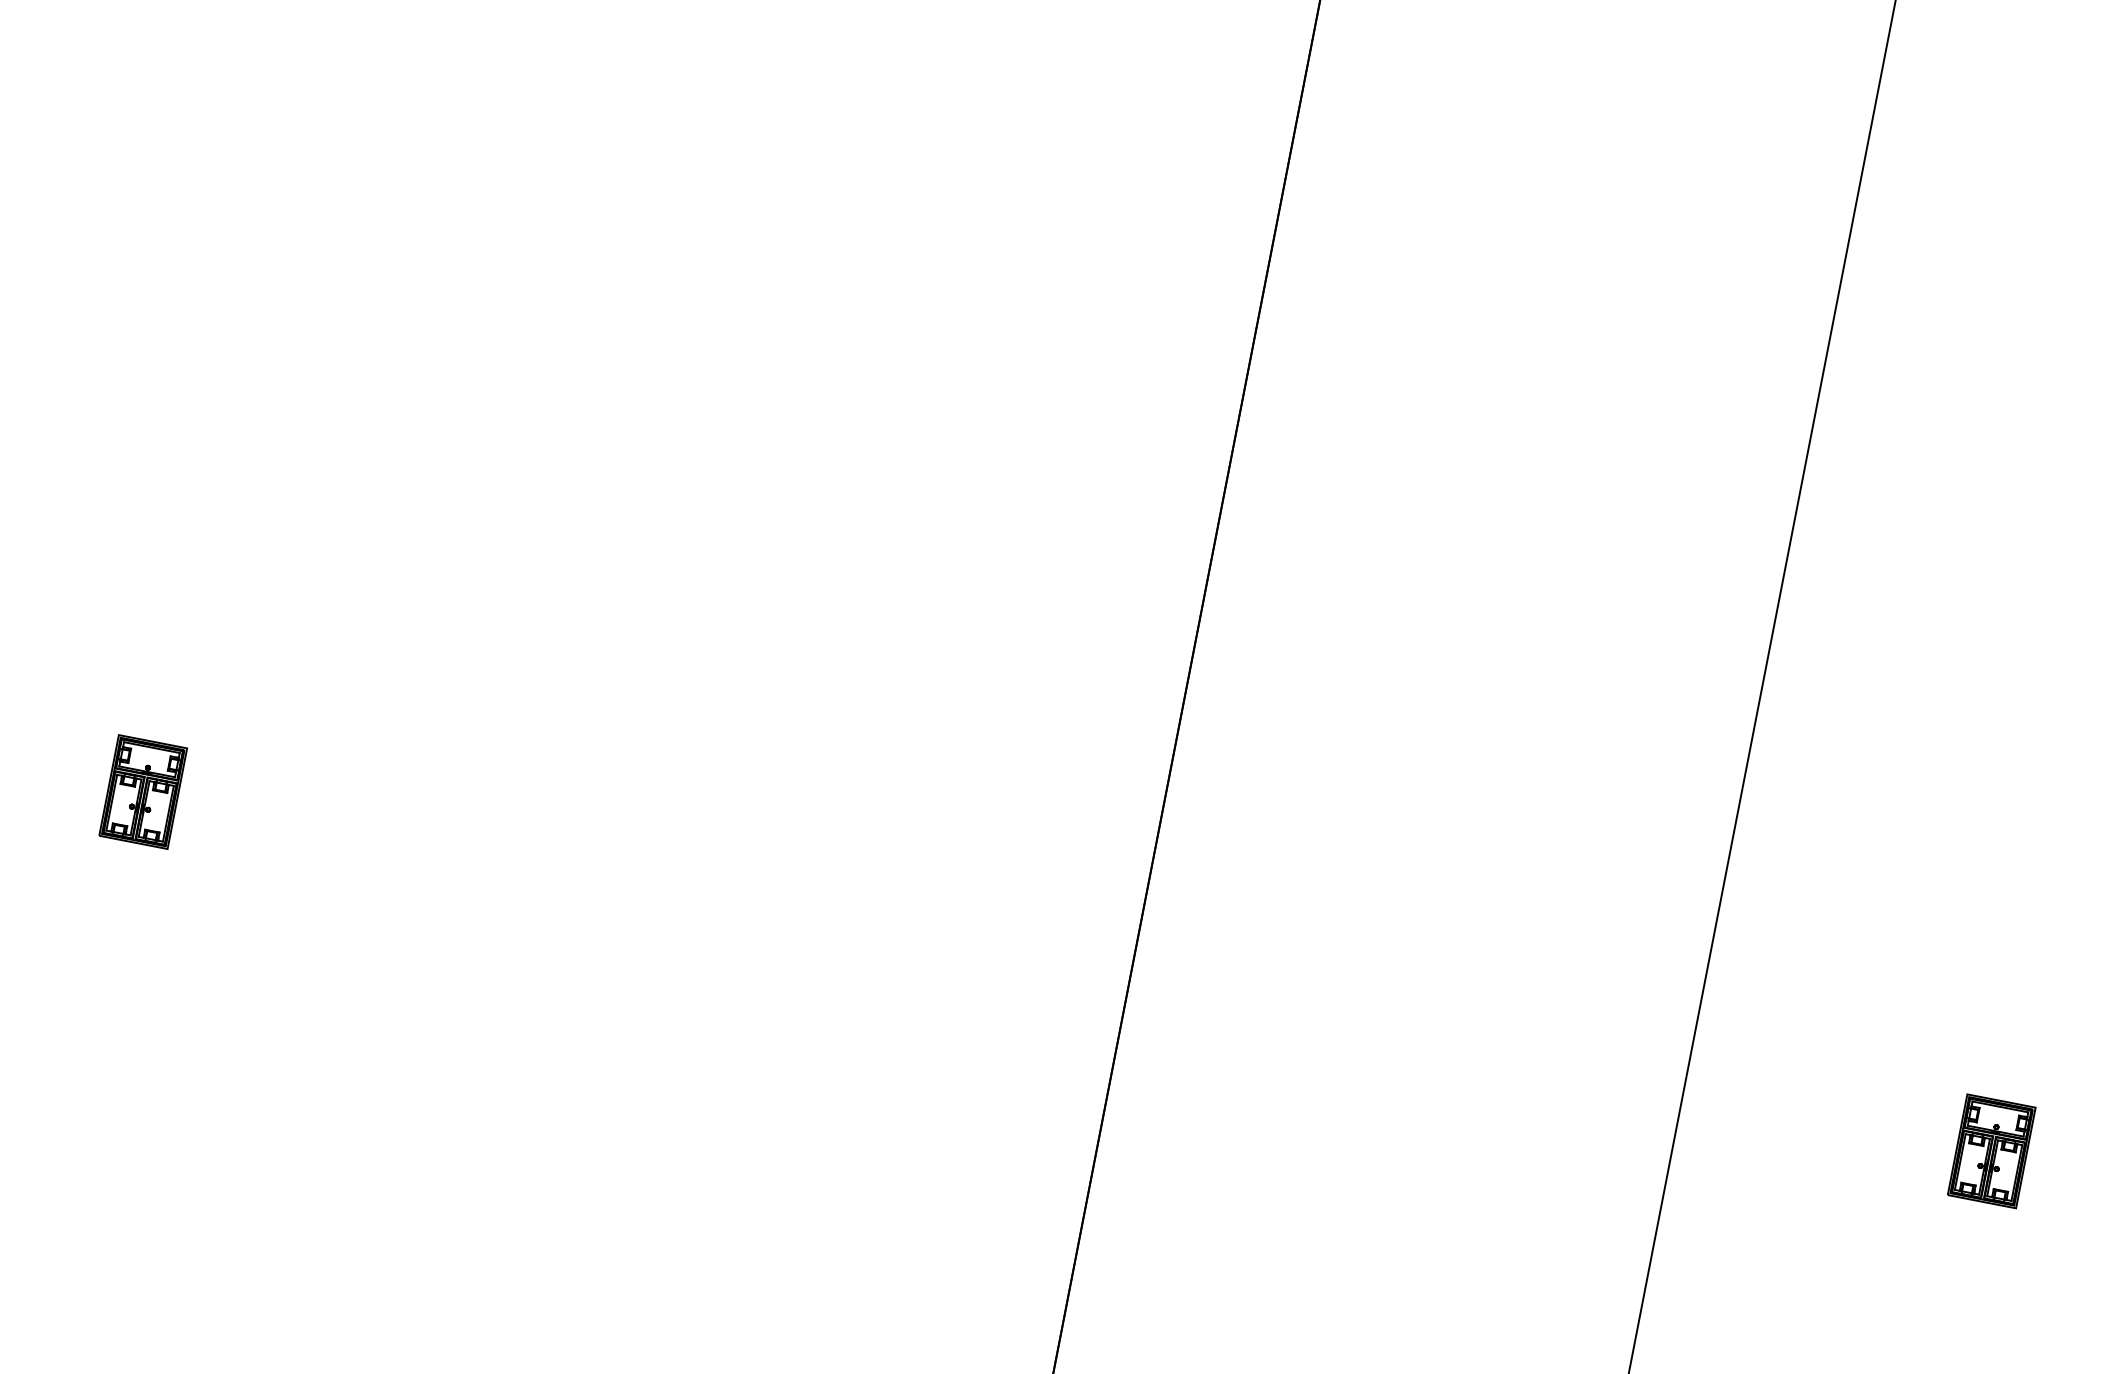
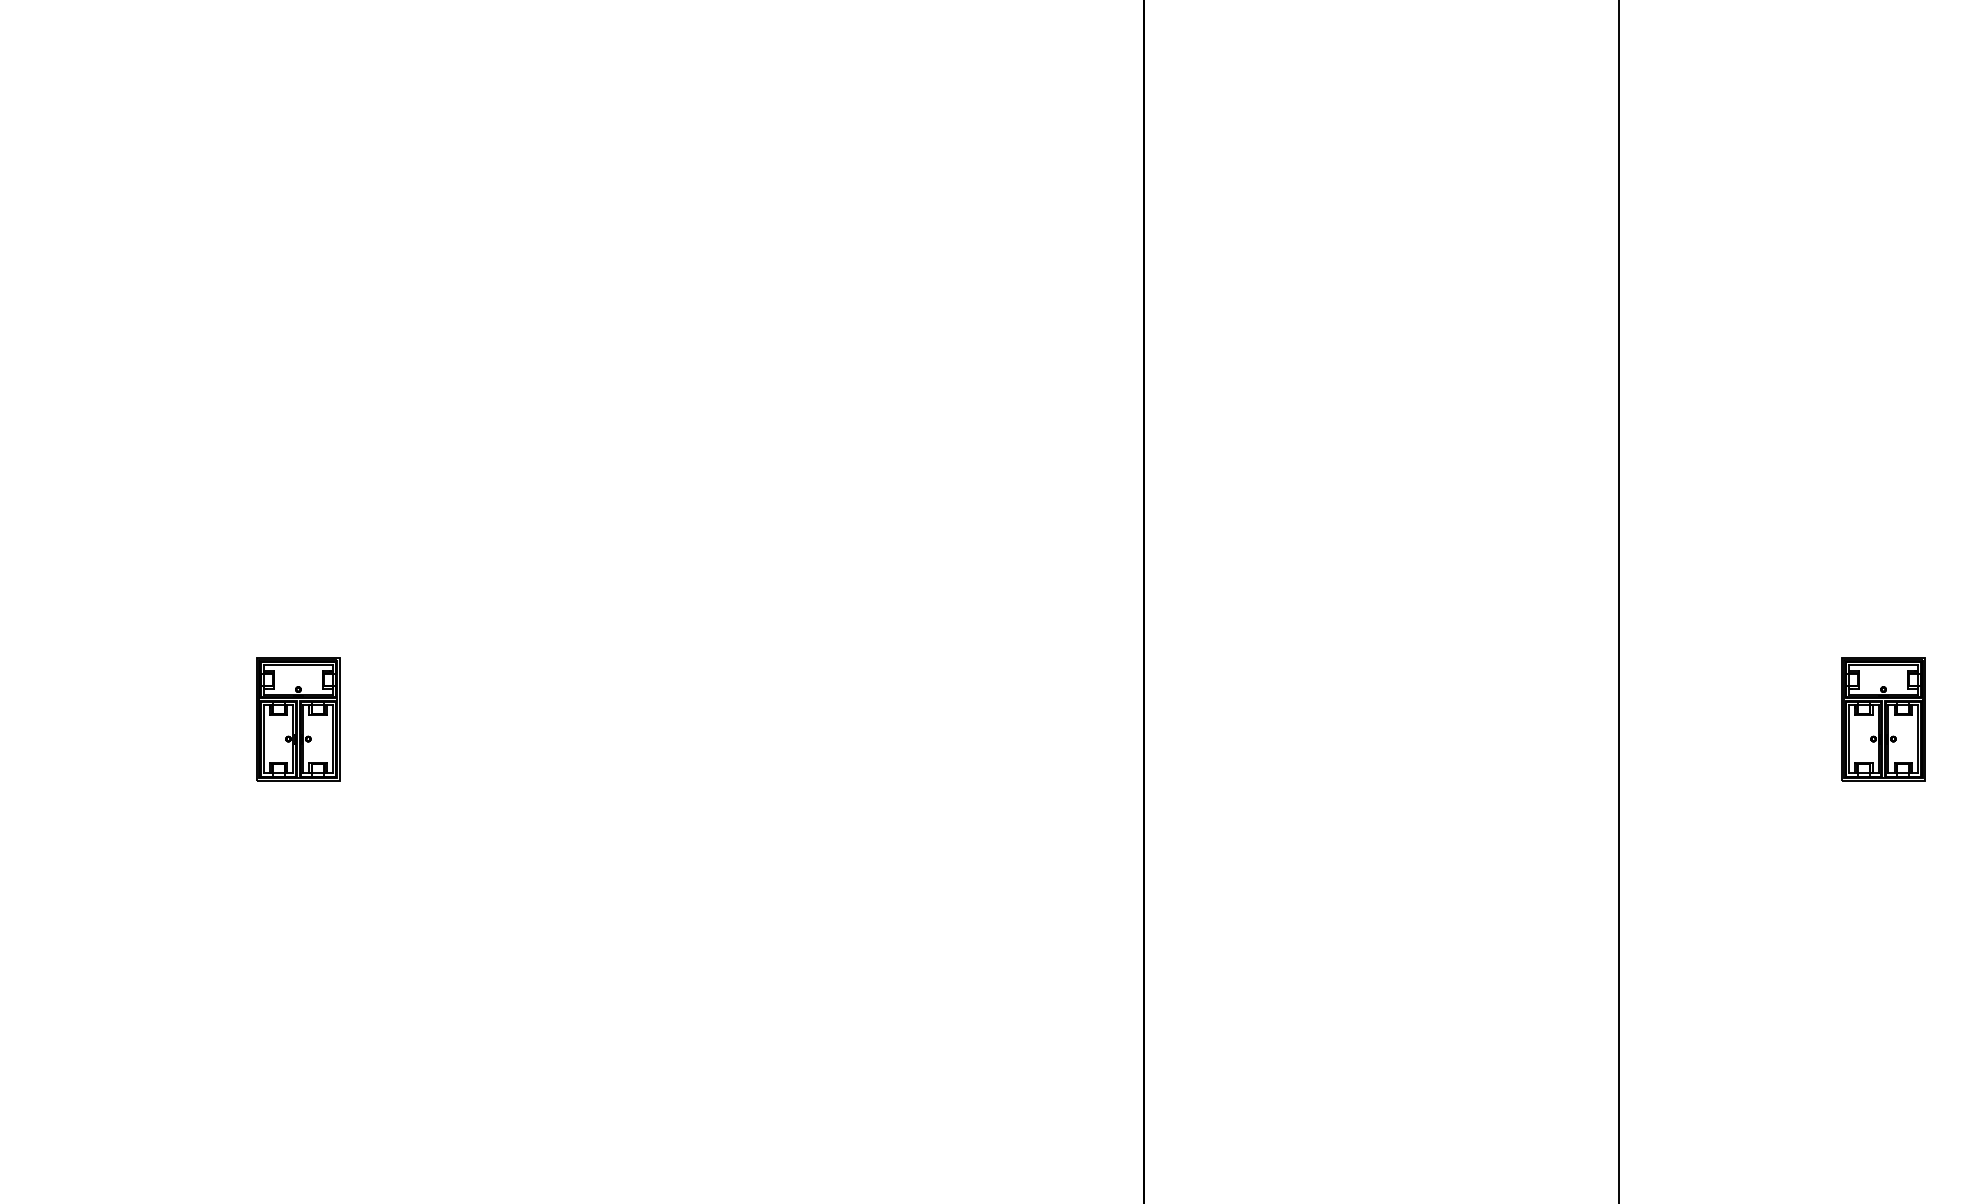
part: (143, 792) -> (298, 719), size x1.43
part: (1991, 1151) -> (1883, 719), size x1.43

